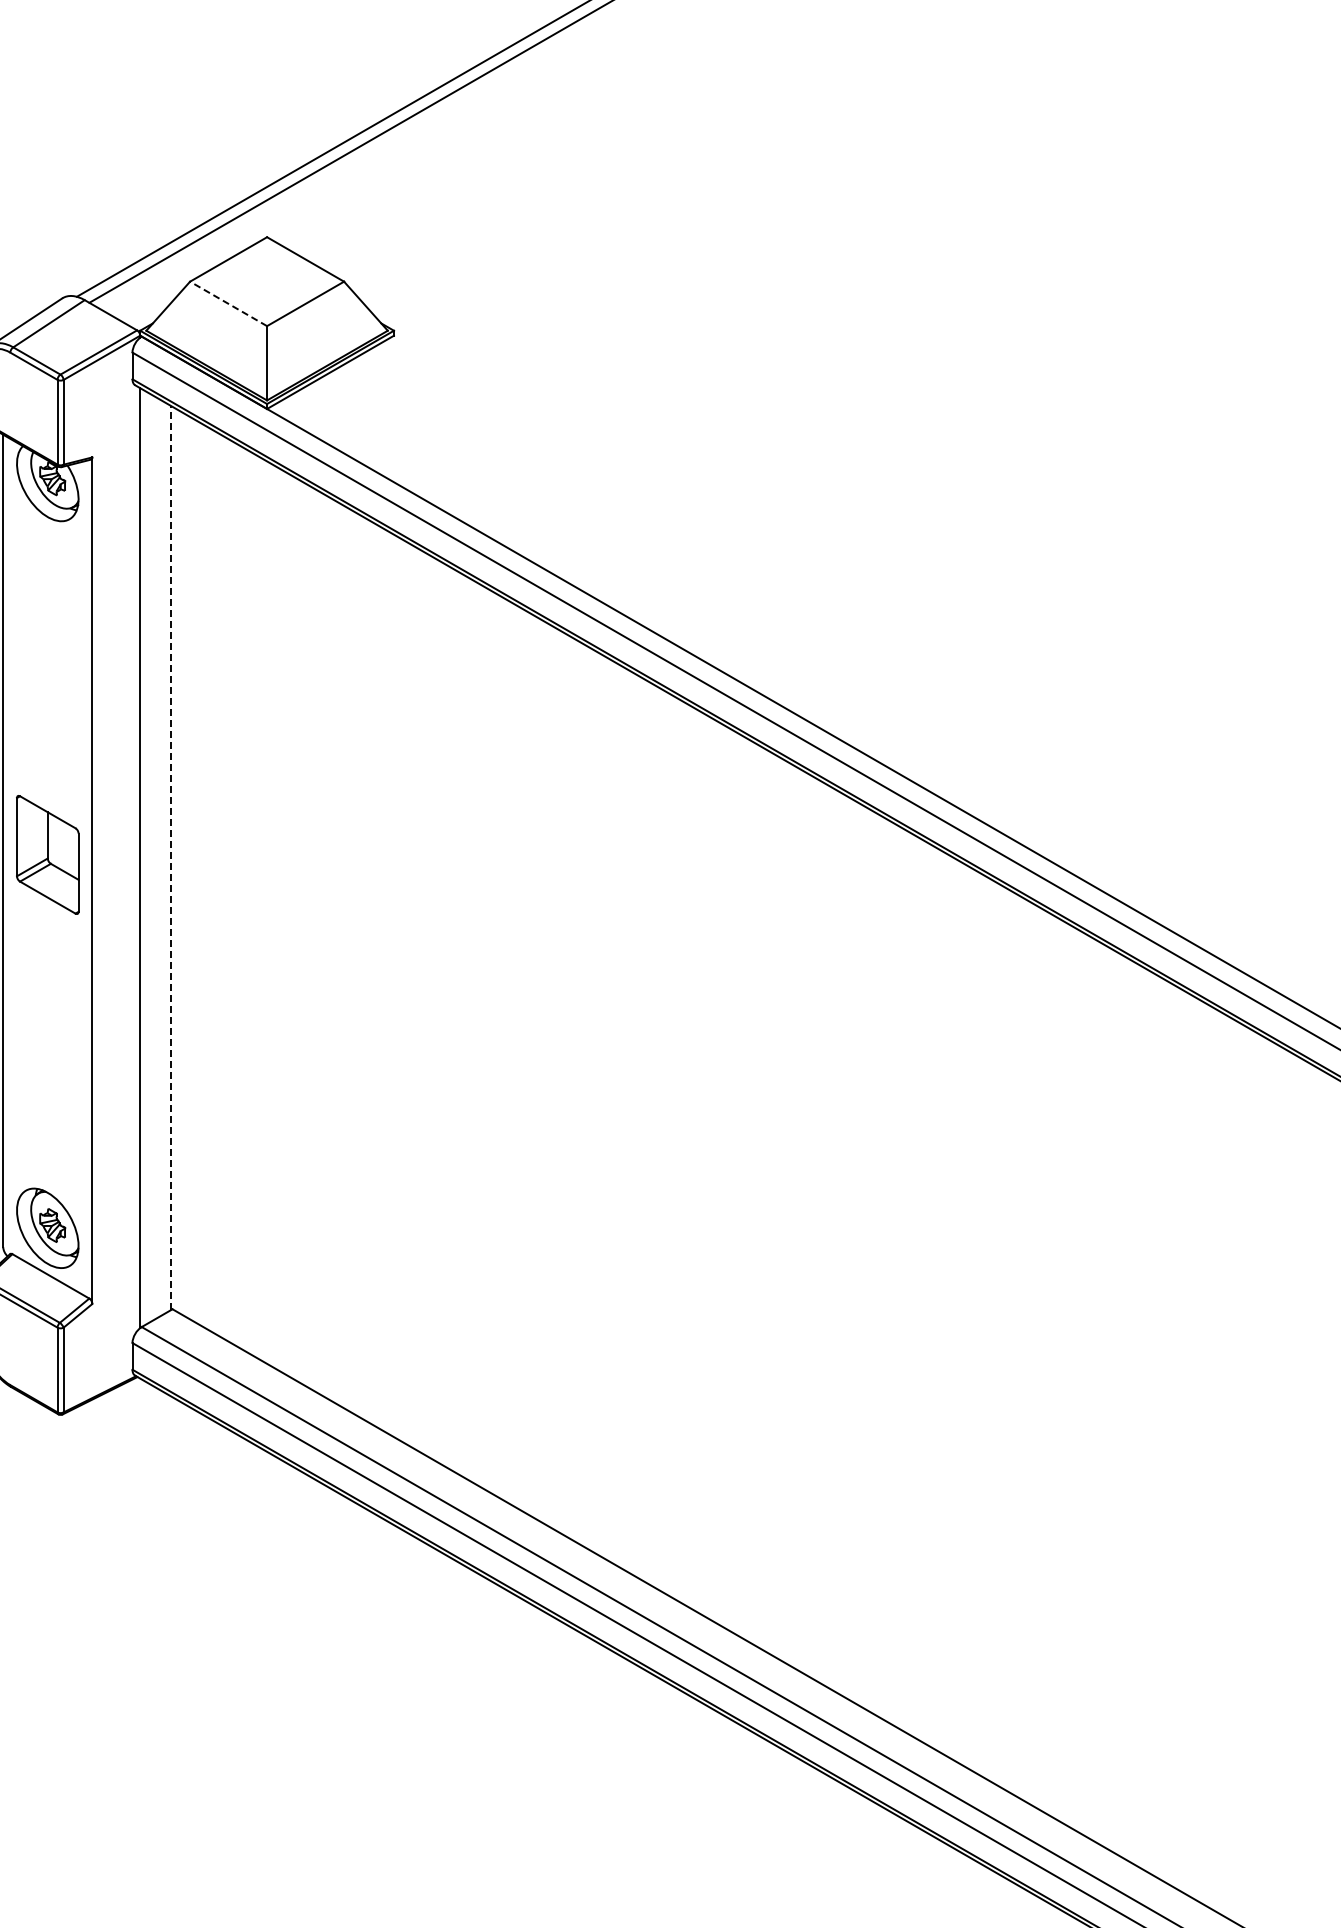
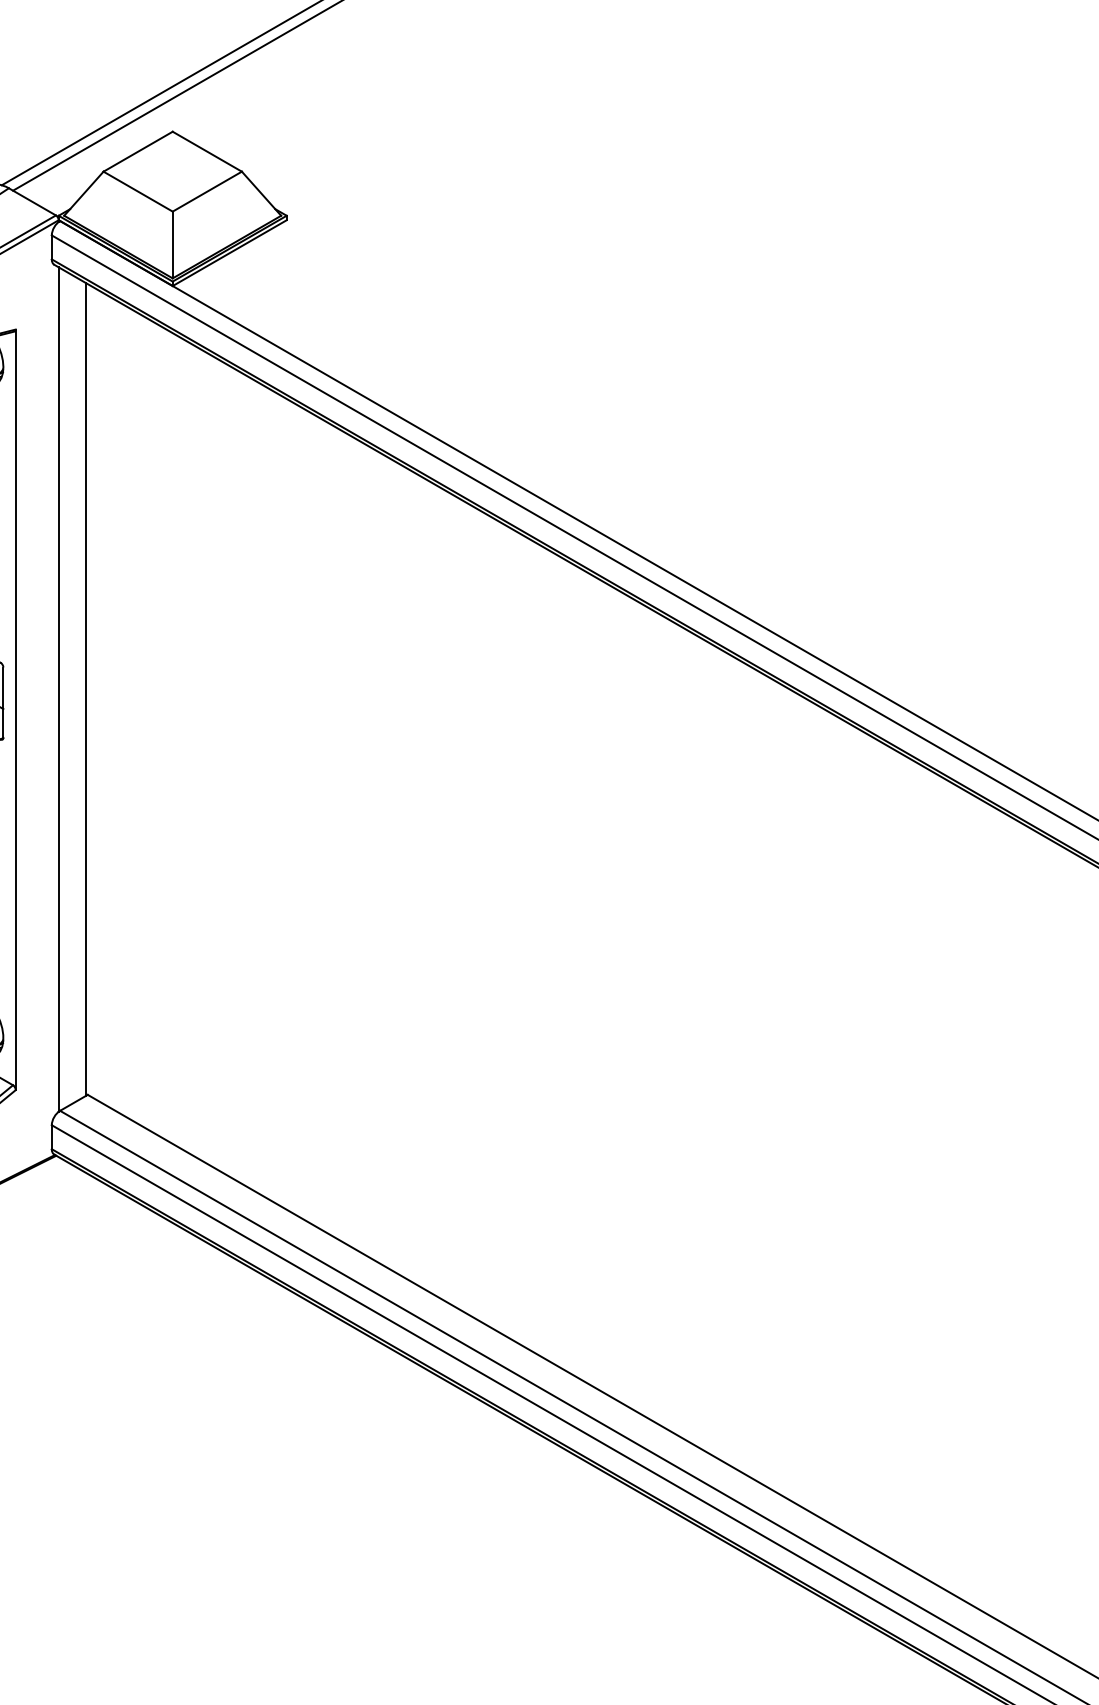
line: (228, 303) -> (138, 191), dashed -> solid
line: (171, 857) -> (86, 689), dashed -> solid

